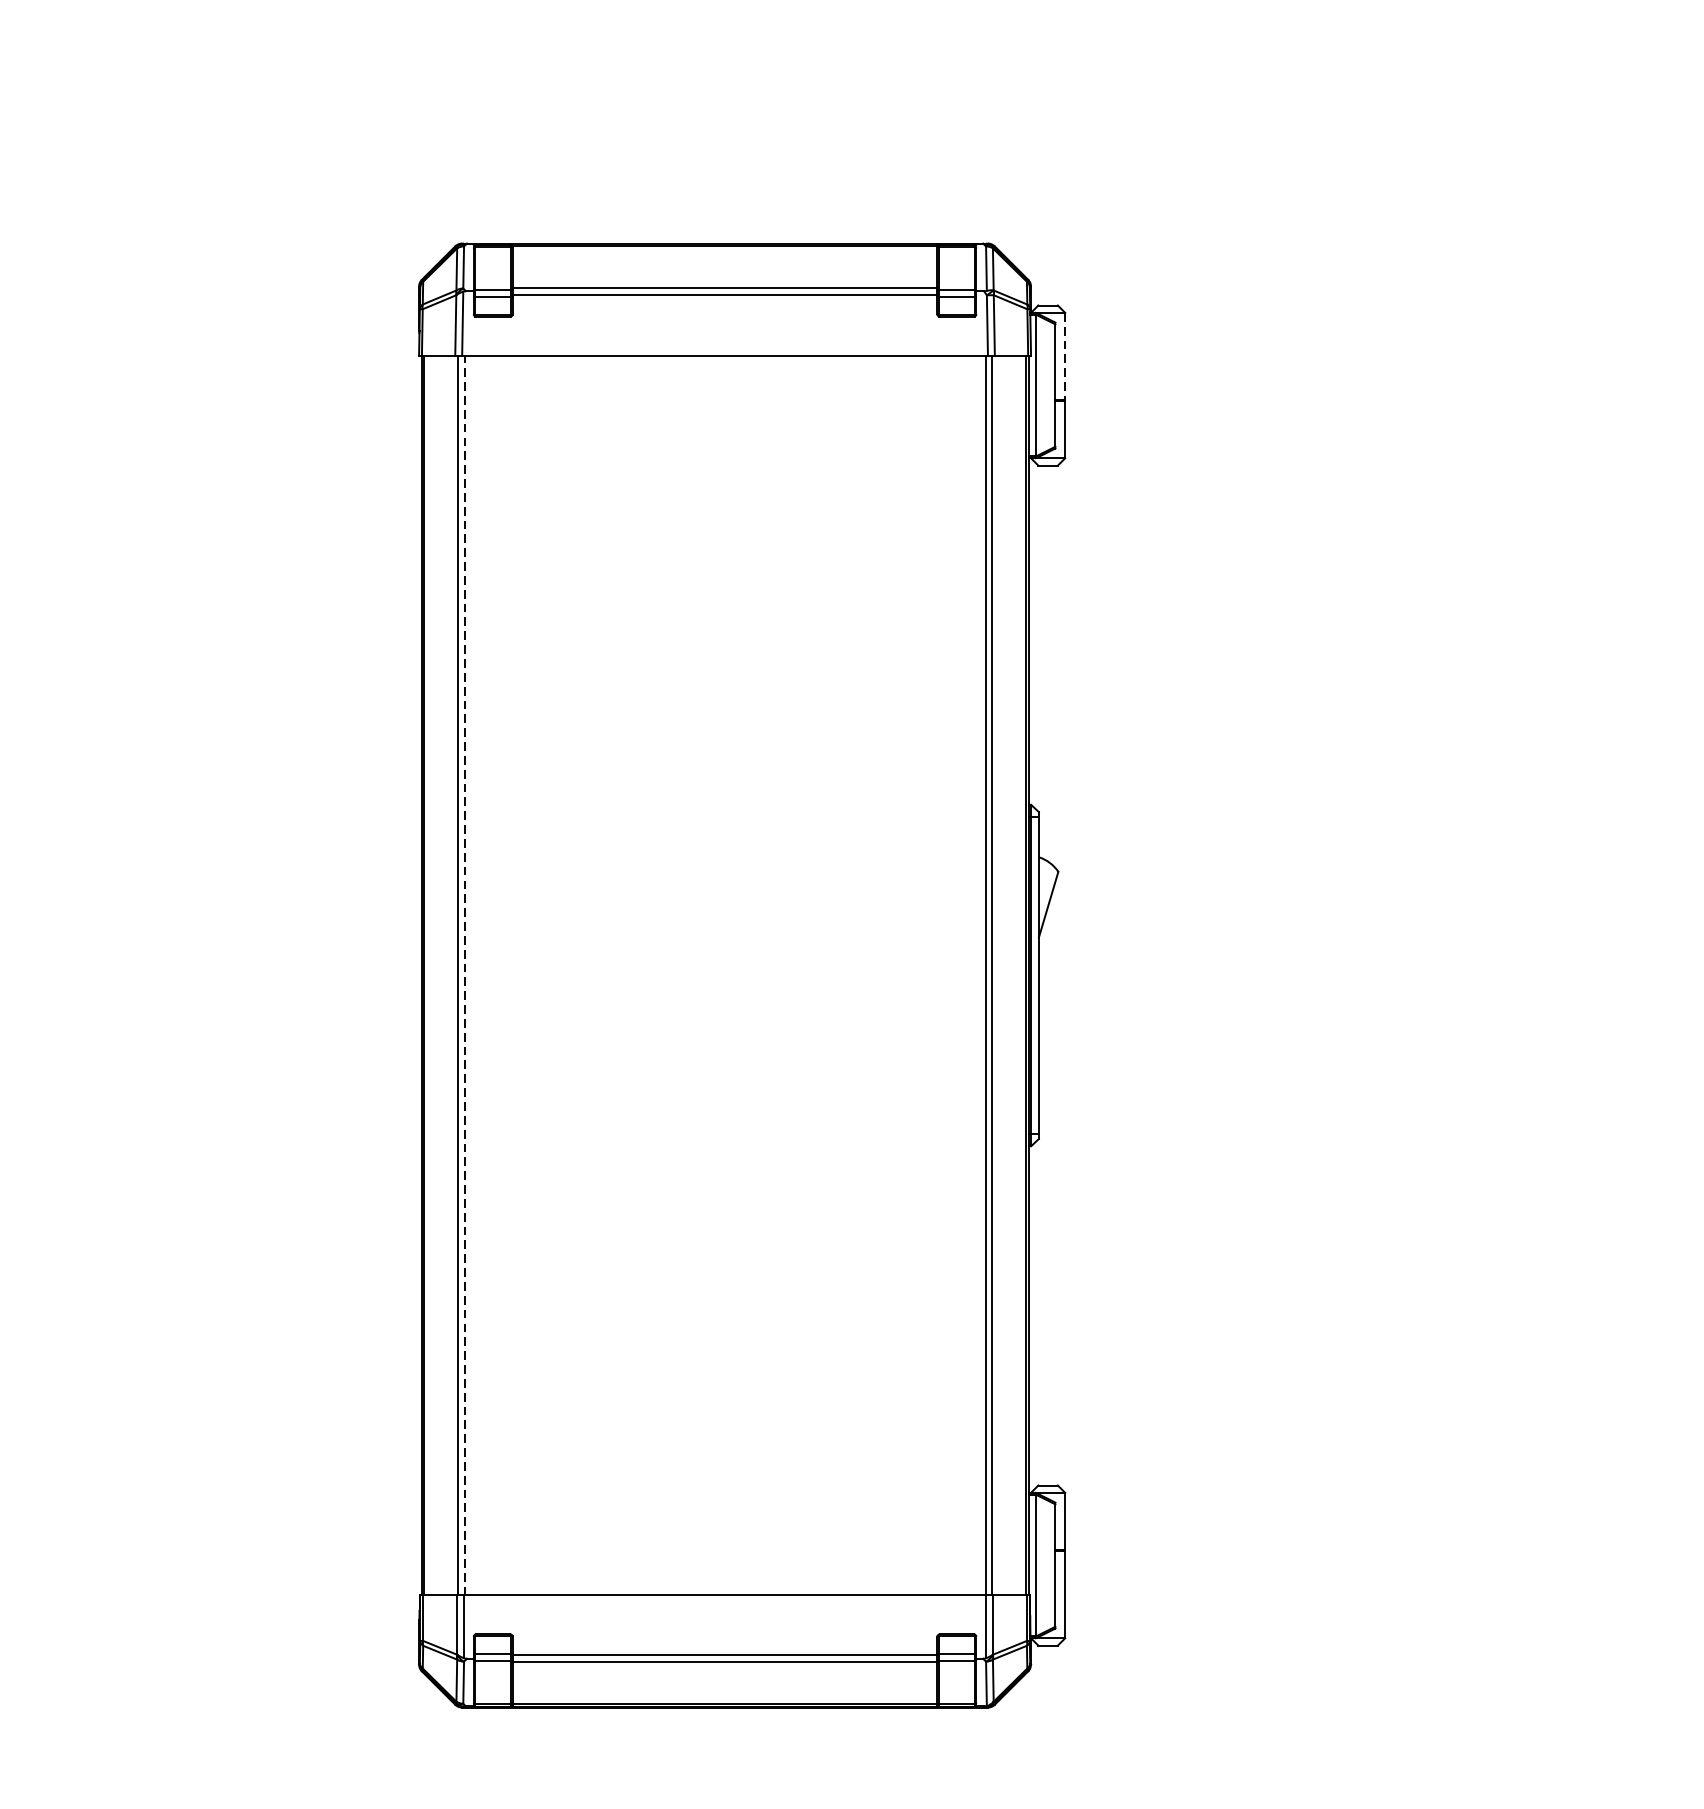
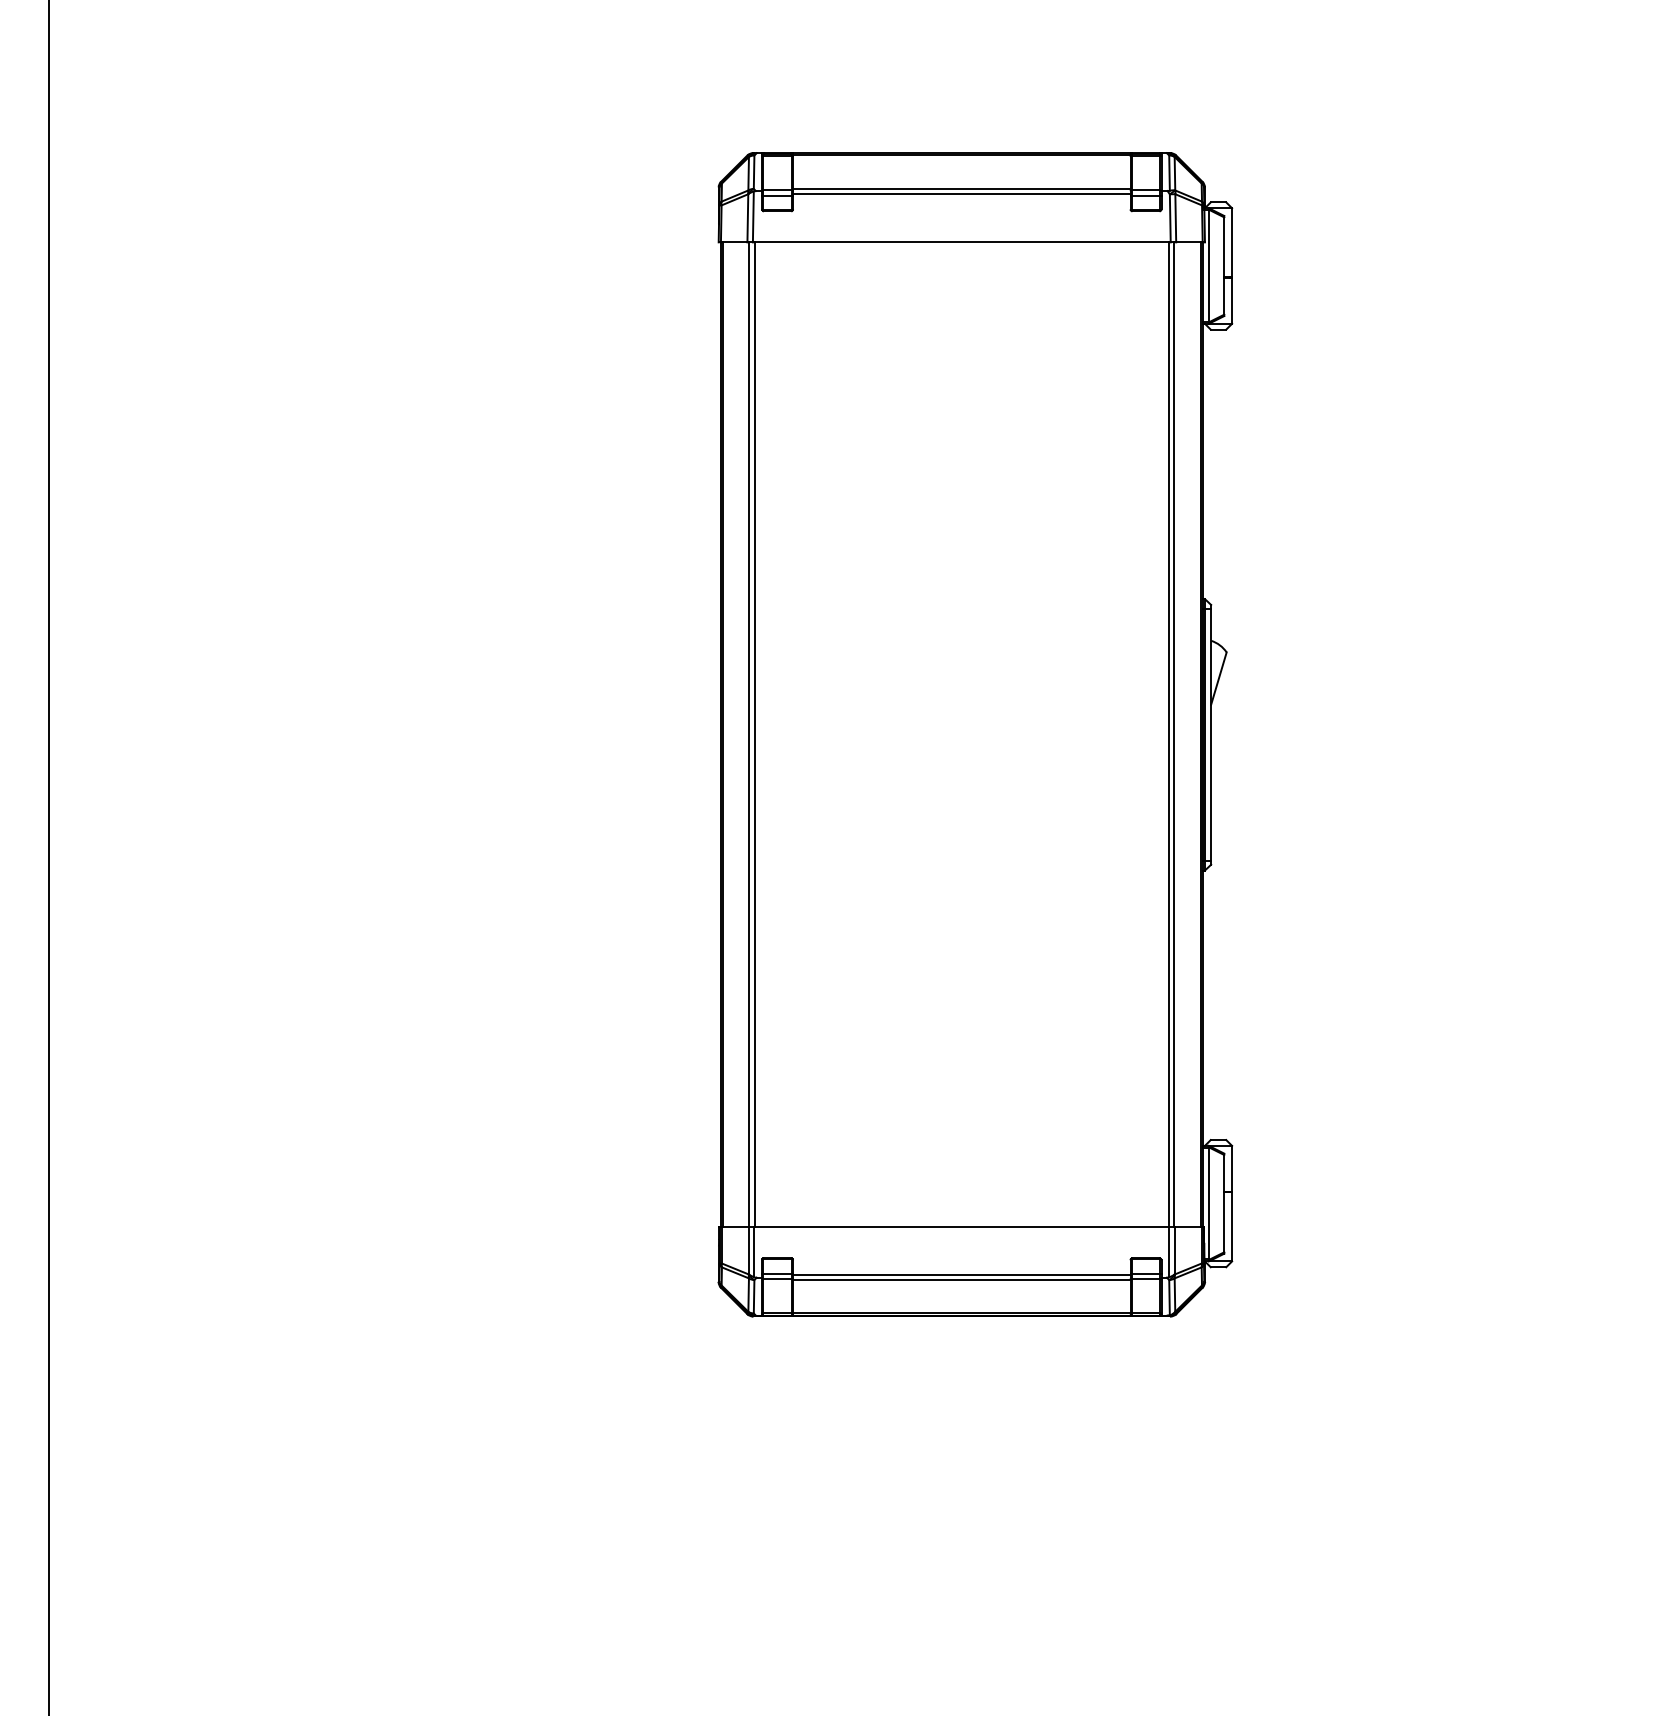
line: (1065, 355) -> (1232, 242), dashed -> solid
line: (464, 975) -> (754, 734), dashed -> solid

